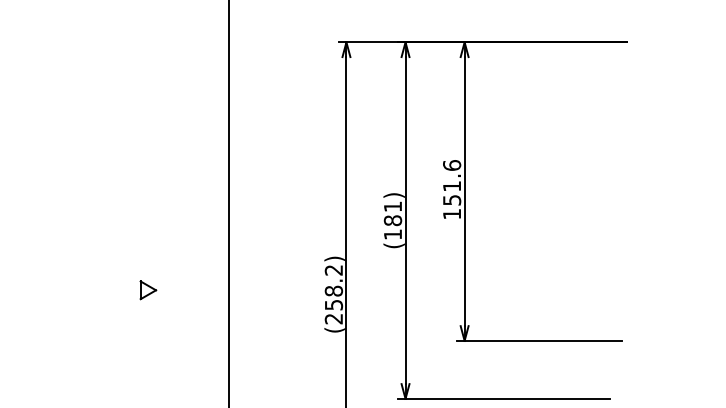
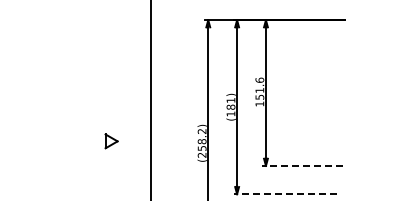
part: (148, 288) -> (111, 140), size x1.6
line: (539, 340) -> (302, 165), solid -> dashed
line: (504, 399) -> (285, 194), solid -> dashed

